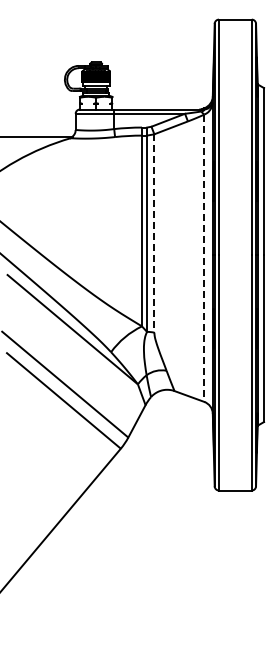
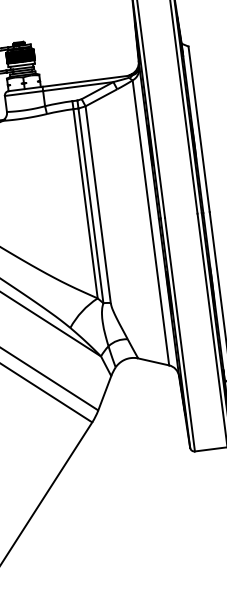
line: (154, 233) -> (98, 204), dashed -> solid
line: (204, 258) -> (151, 223), dashed -> solid

